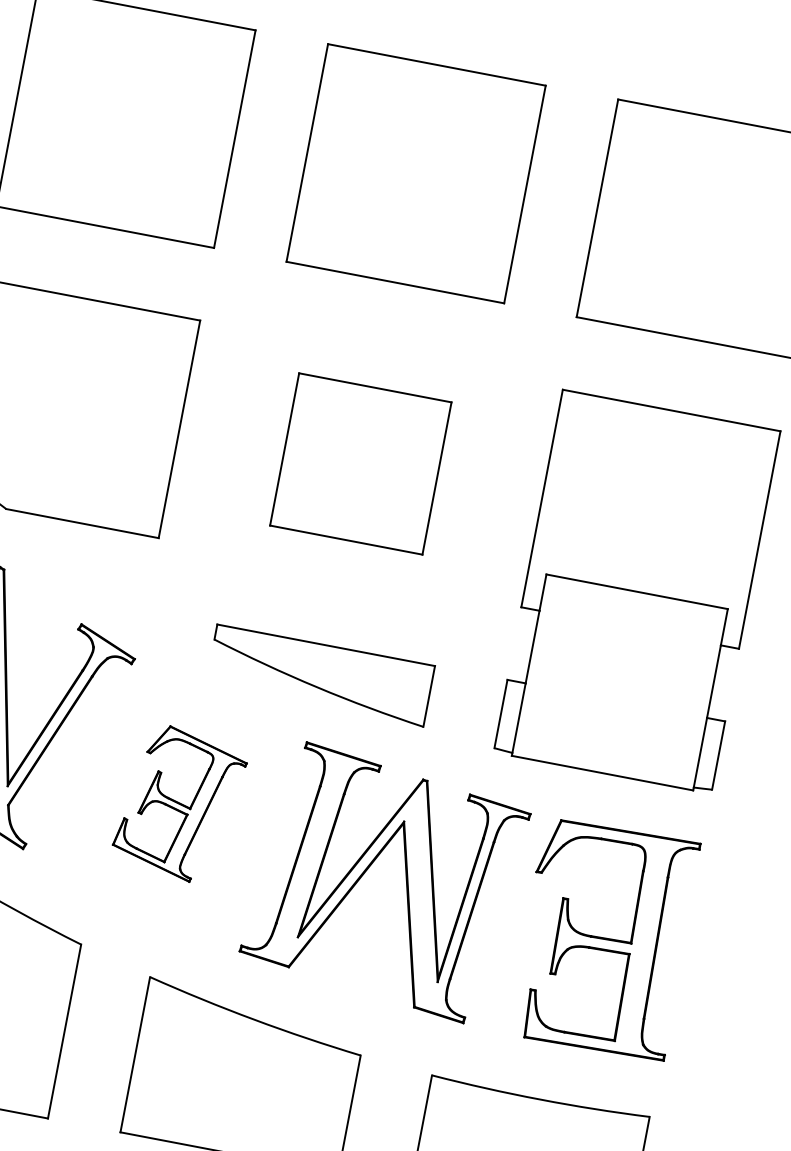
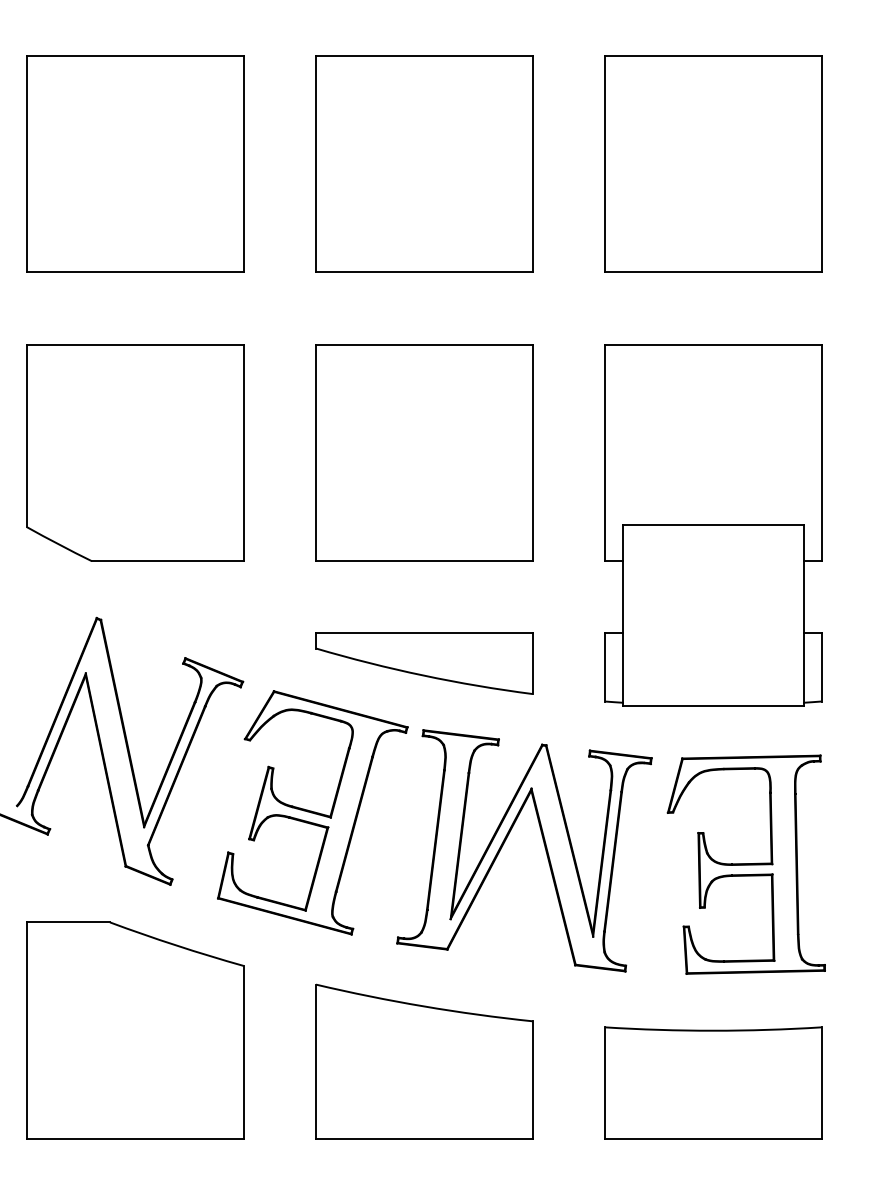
part: (361, 463) -> (424, 452), size x1.43
part: (179, 803) -> (312, 812), size x1.67

